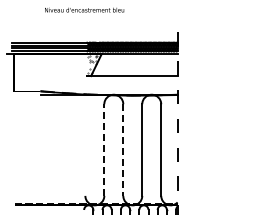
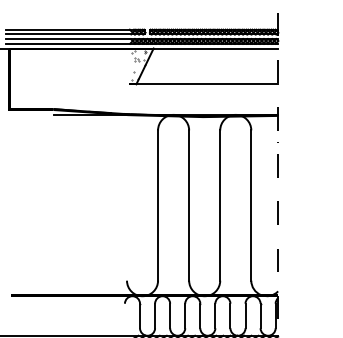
line: (104, 150) -> (158, 206), dashed -> solid
line: (123, 150) -> (189, 206), dashed -> solid

